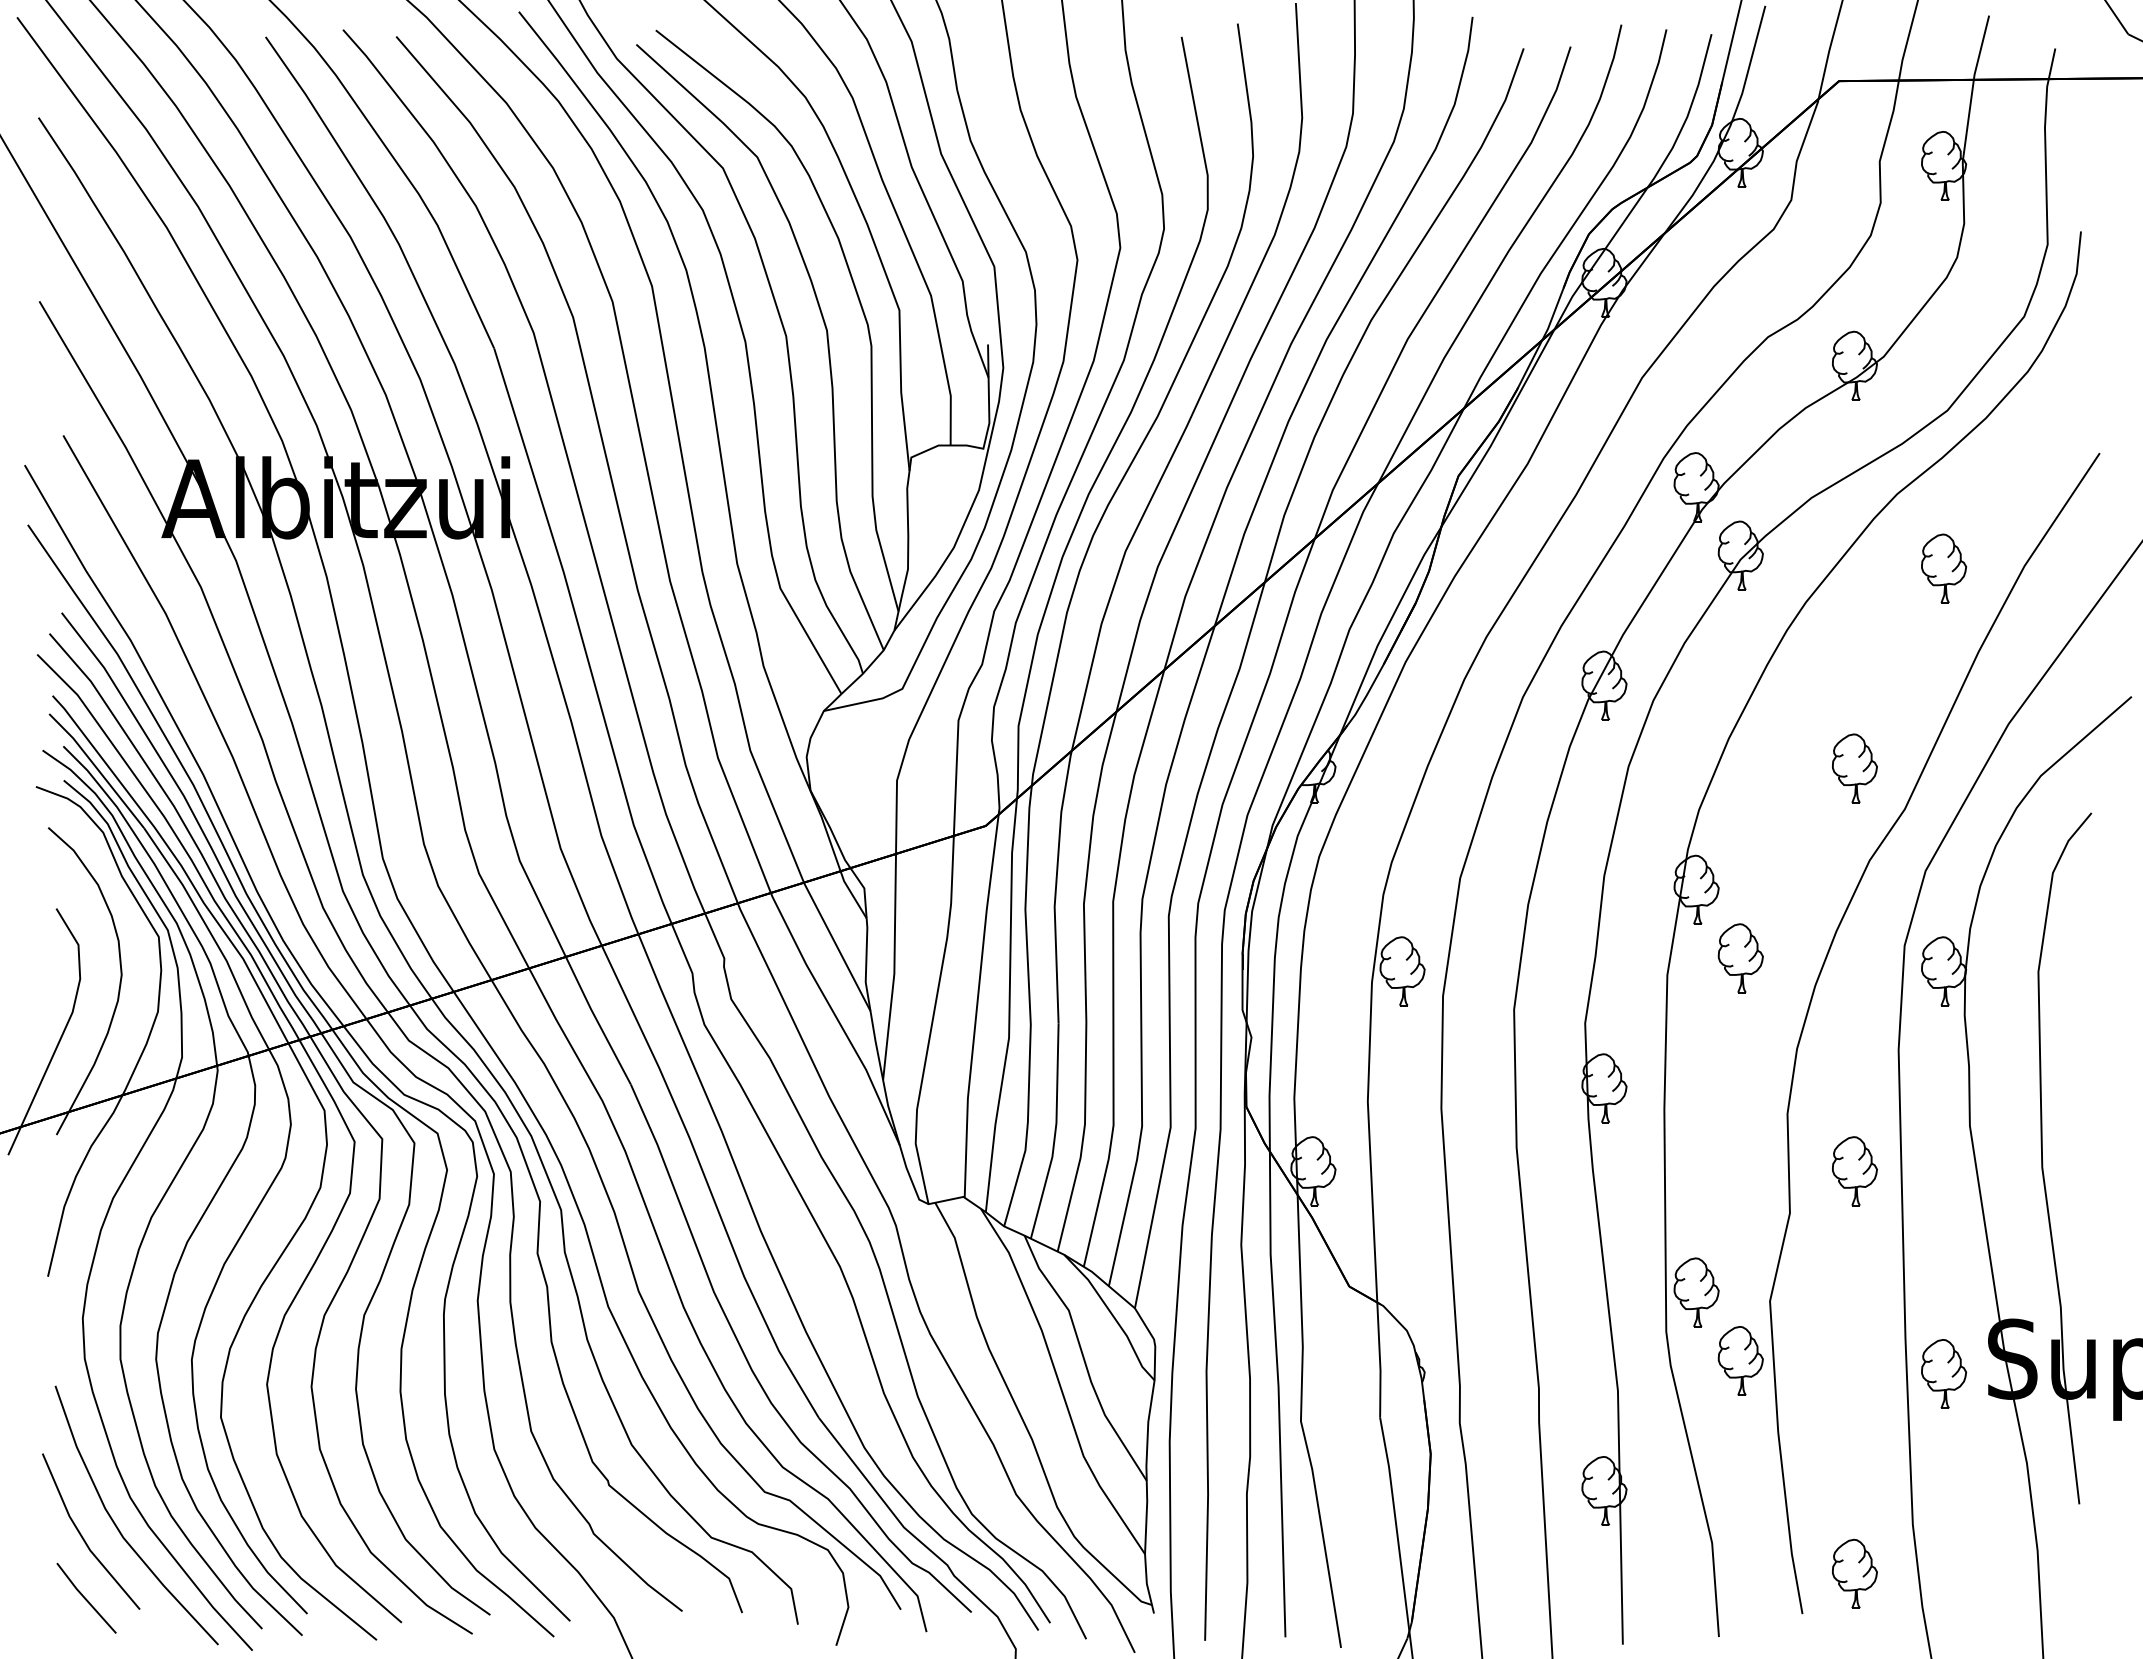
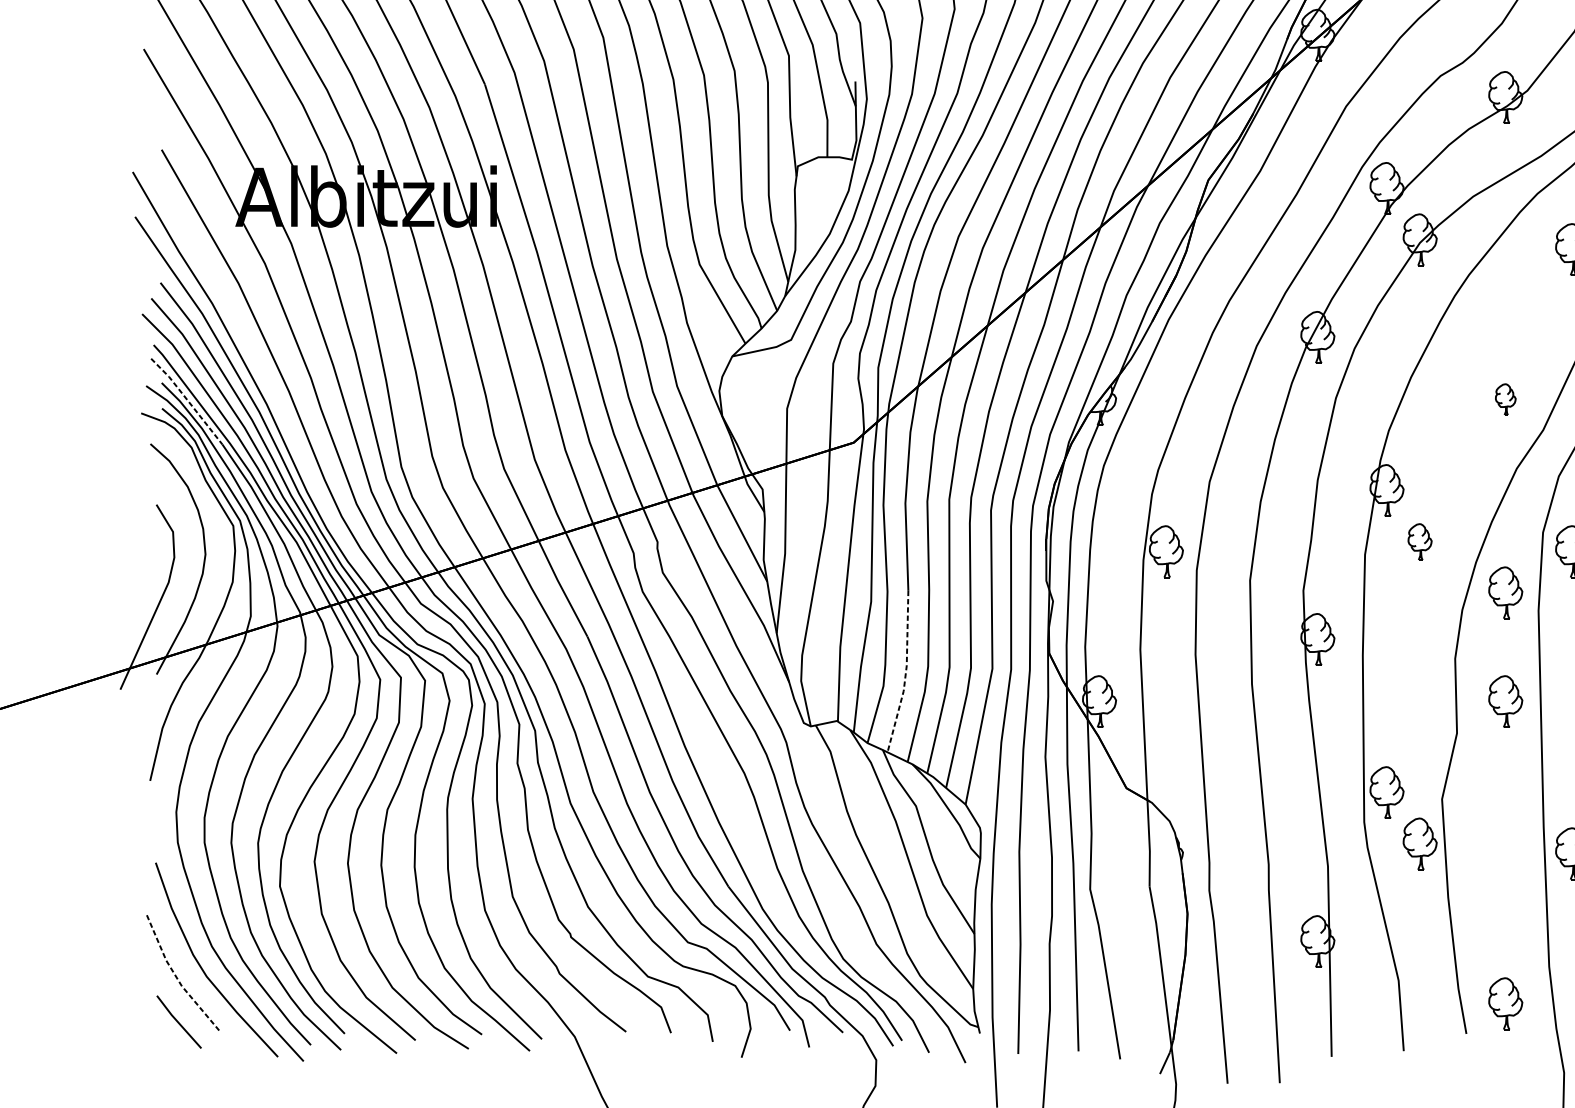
part: (1854, 768) -> (1505, 399), size x0.6
line: (97, 769) -> (187, 400), solid -> dashed
part: (1740, 958) -> (1419, 542), size x0.7
part: (1854, 1026) -> (1505, 593), added
line: (1055, 1132) -> (906, 672), solid -> dashed
line: (81, 1536) -> (175, 975), solid -> dashed

